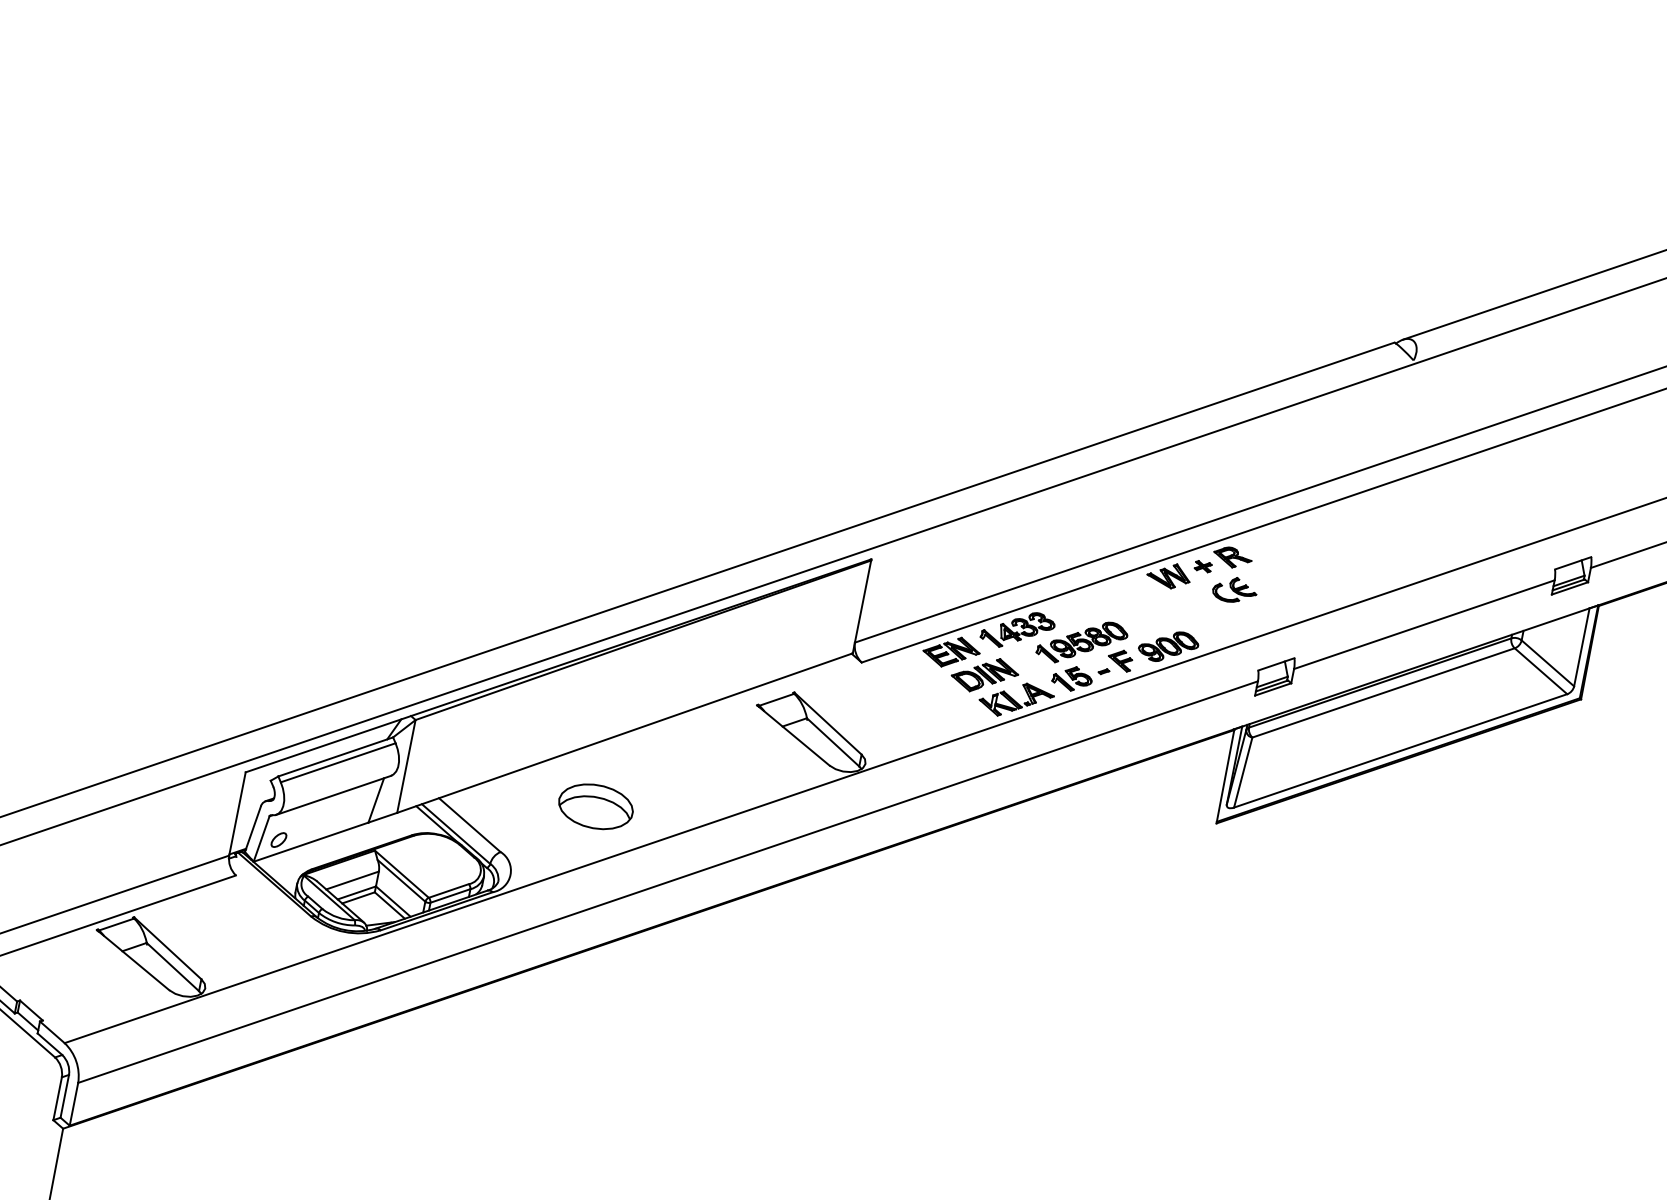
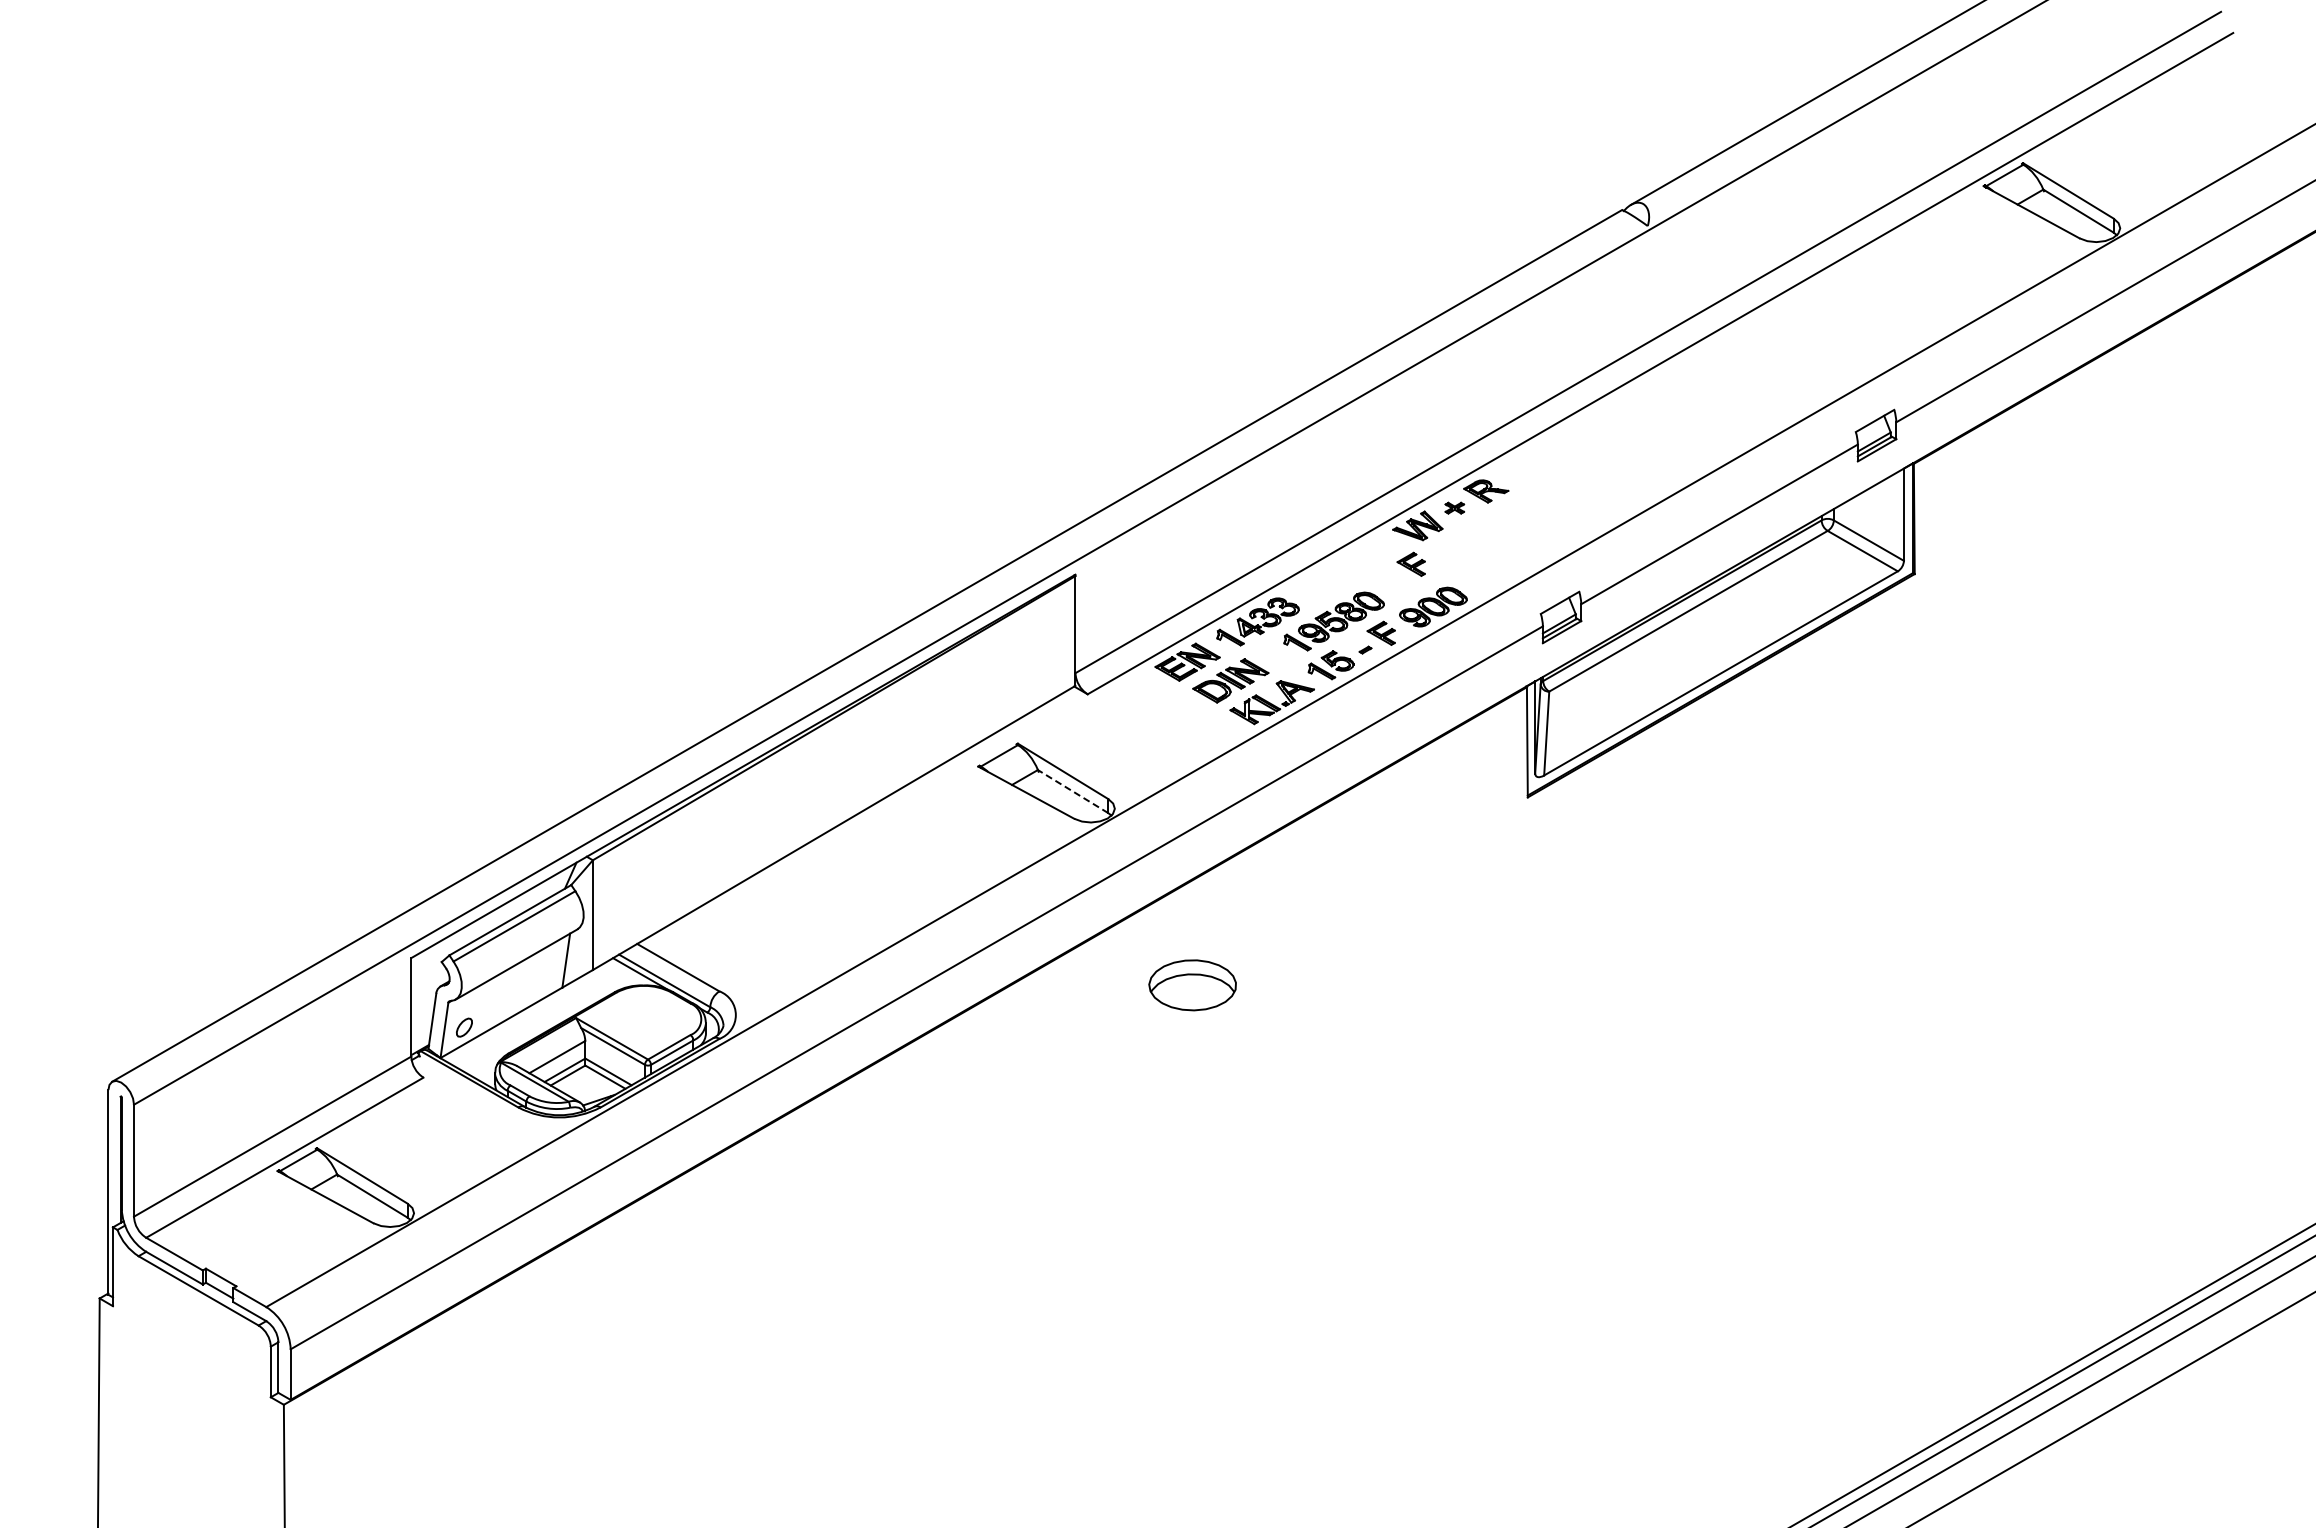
part: (1235, 589) -> (1496, 527), removed
part: (1156, 606) -> (1410, 563), added
line: (832, 742) -> (1072, 791), solid -> dashed
part: (595, 806) -> (1192, 985), moved

